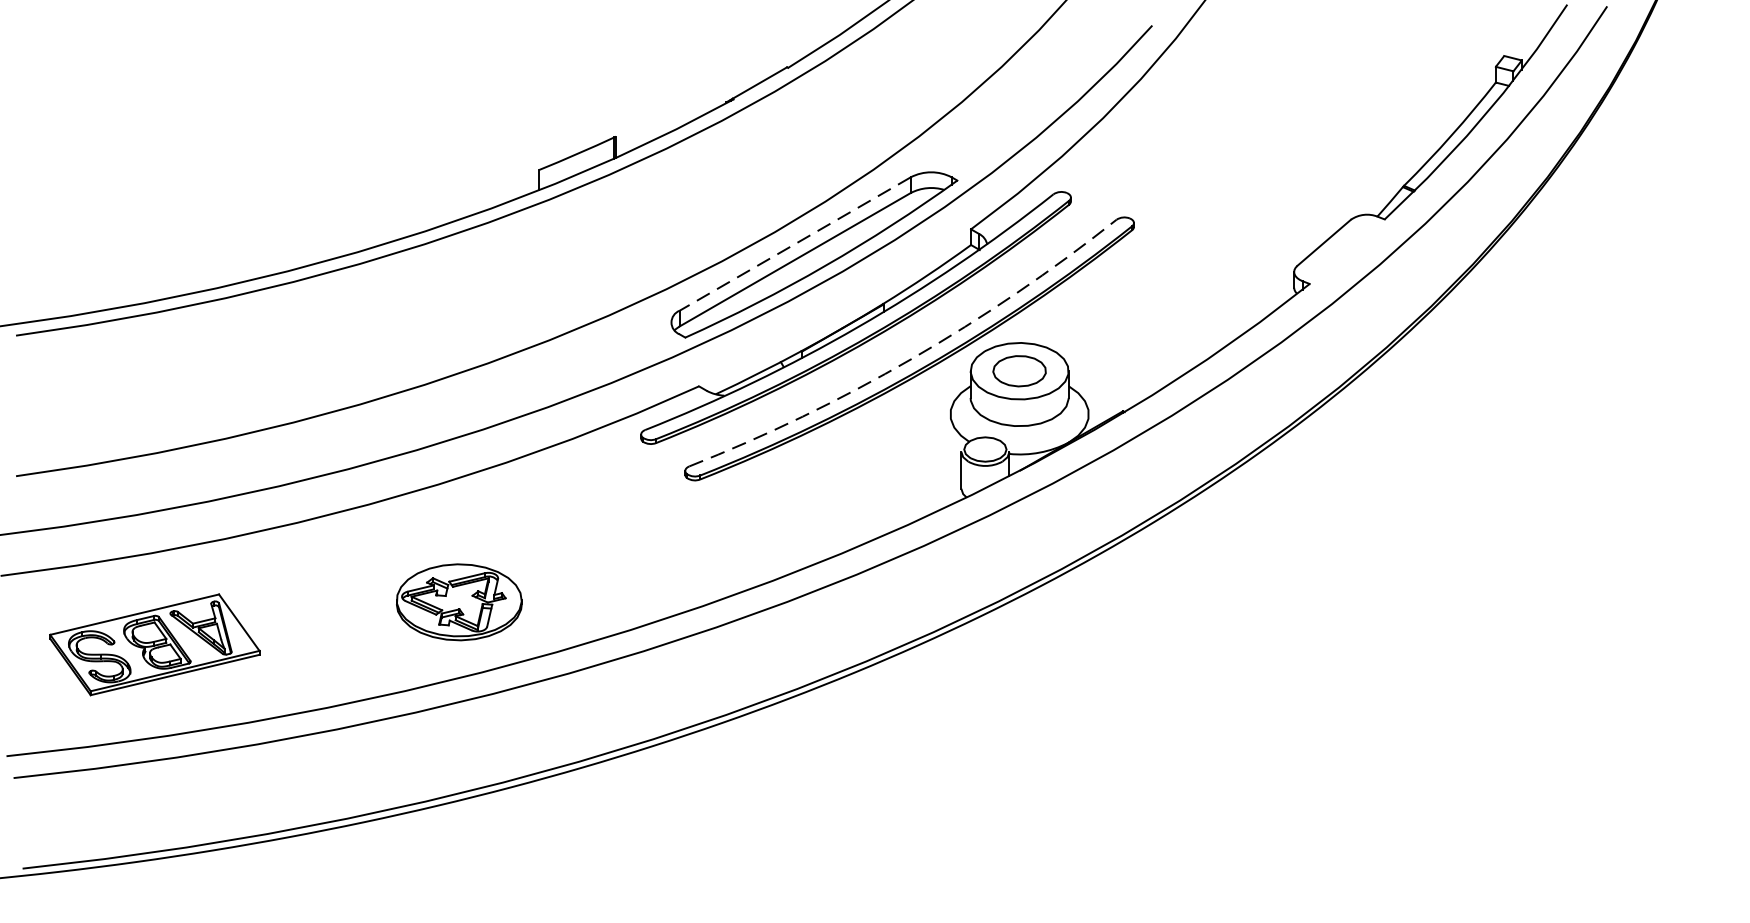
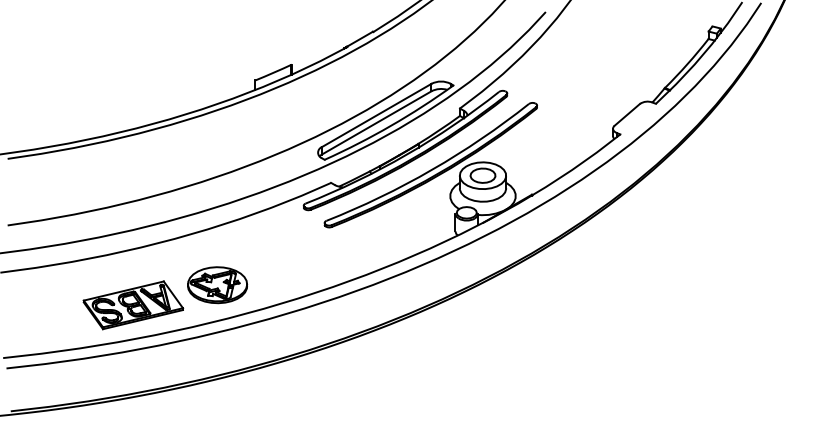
line: (794, 244) -> (376, 115), dashed -> solid
arc: (913, 358) -> (432, 169), dashed -> solid
part: (155, 645) -> (133, 305), moved

